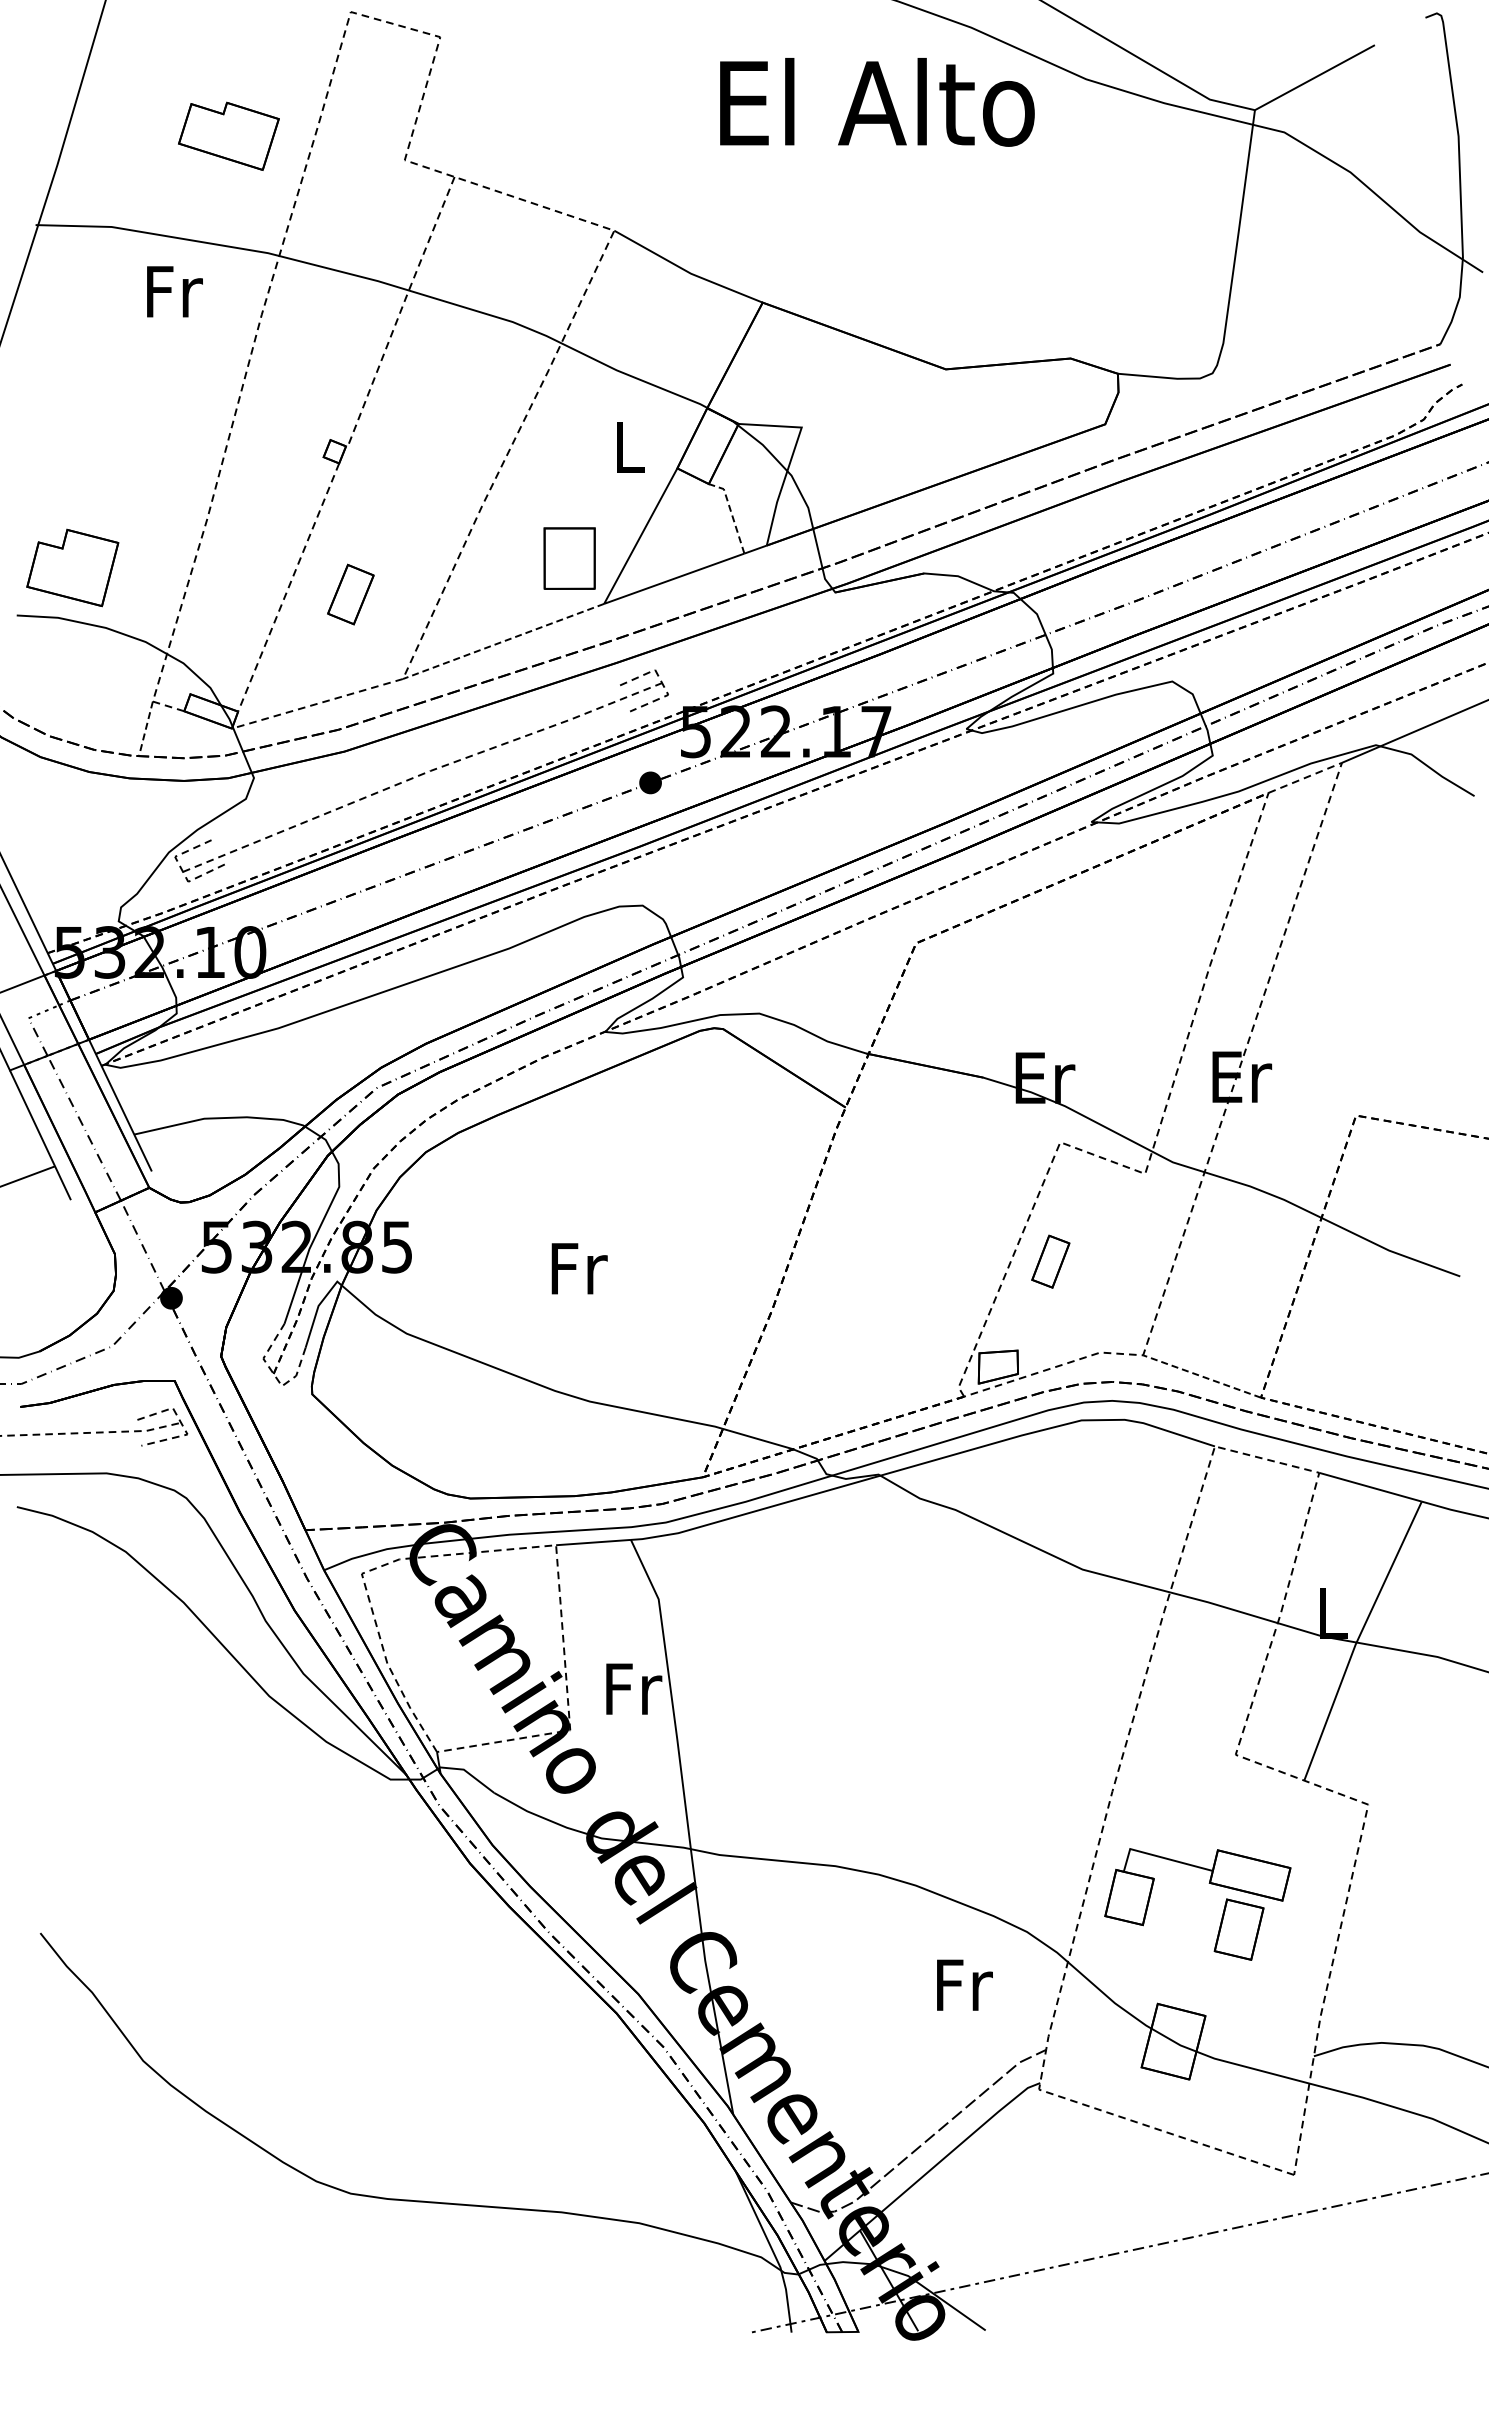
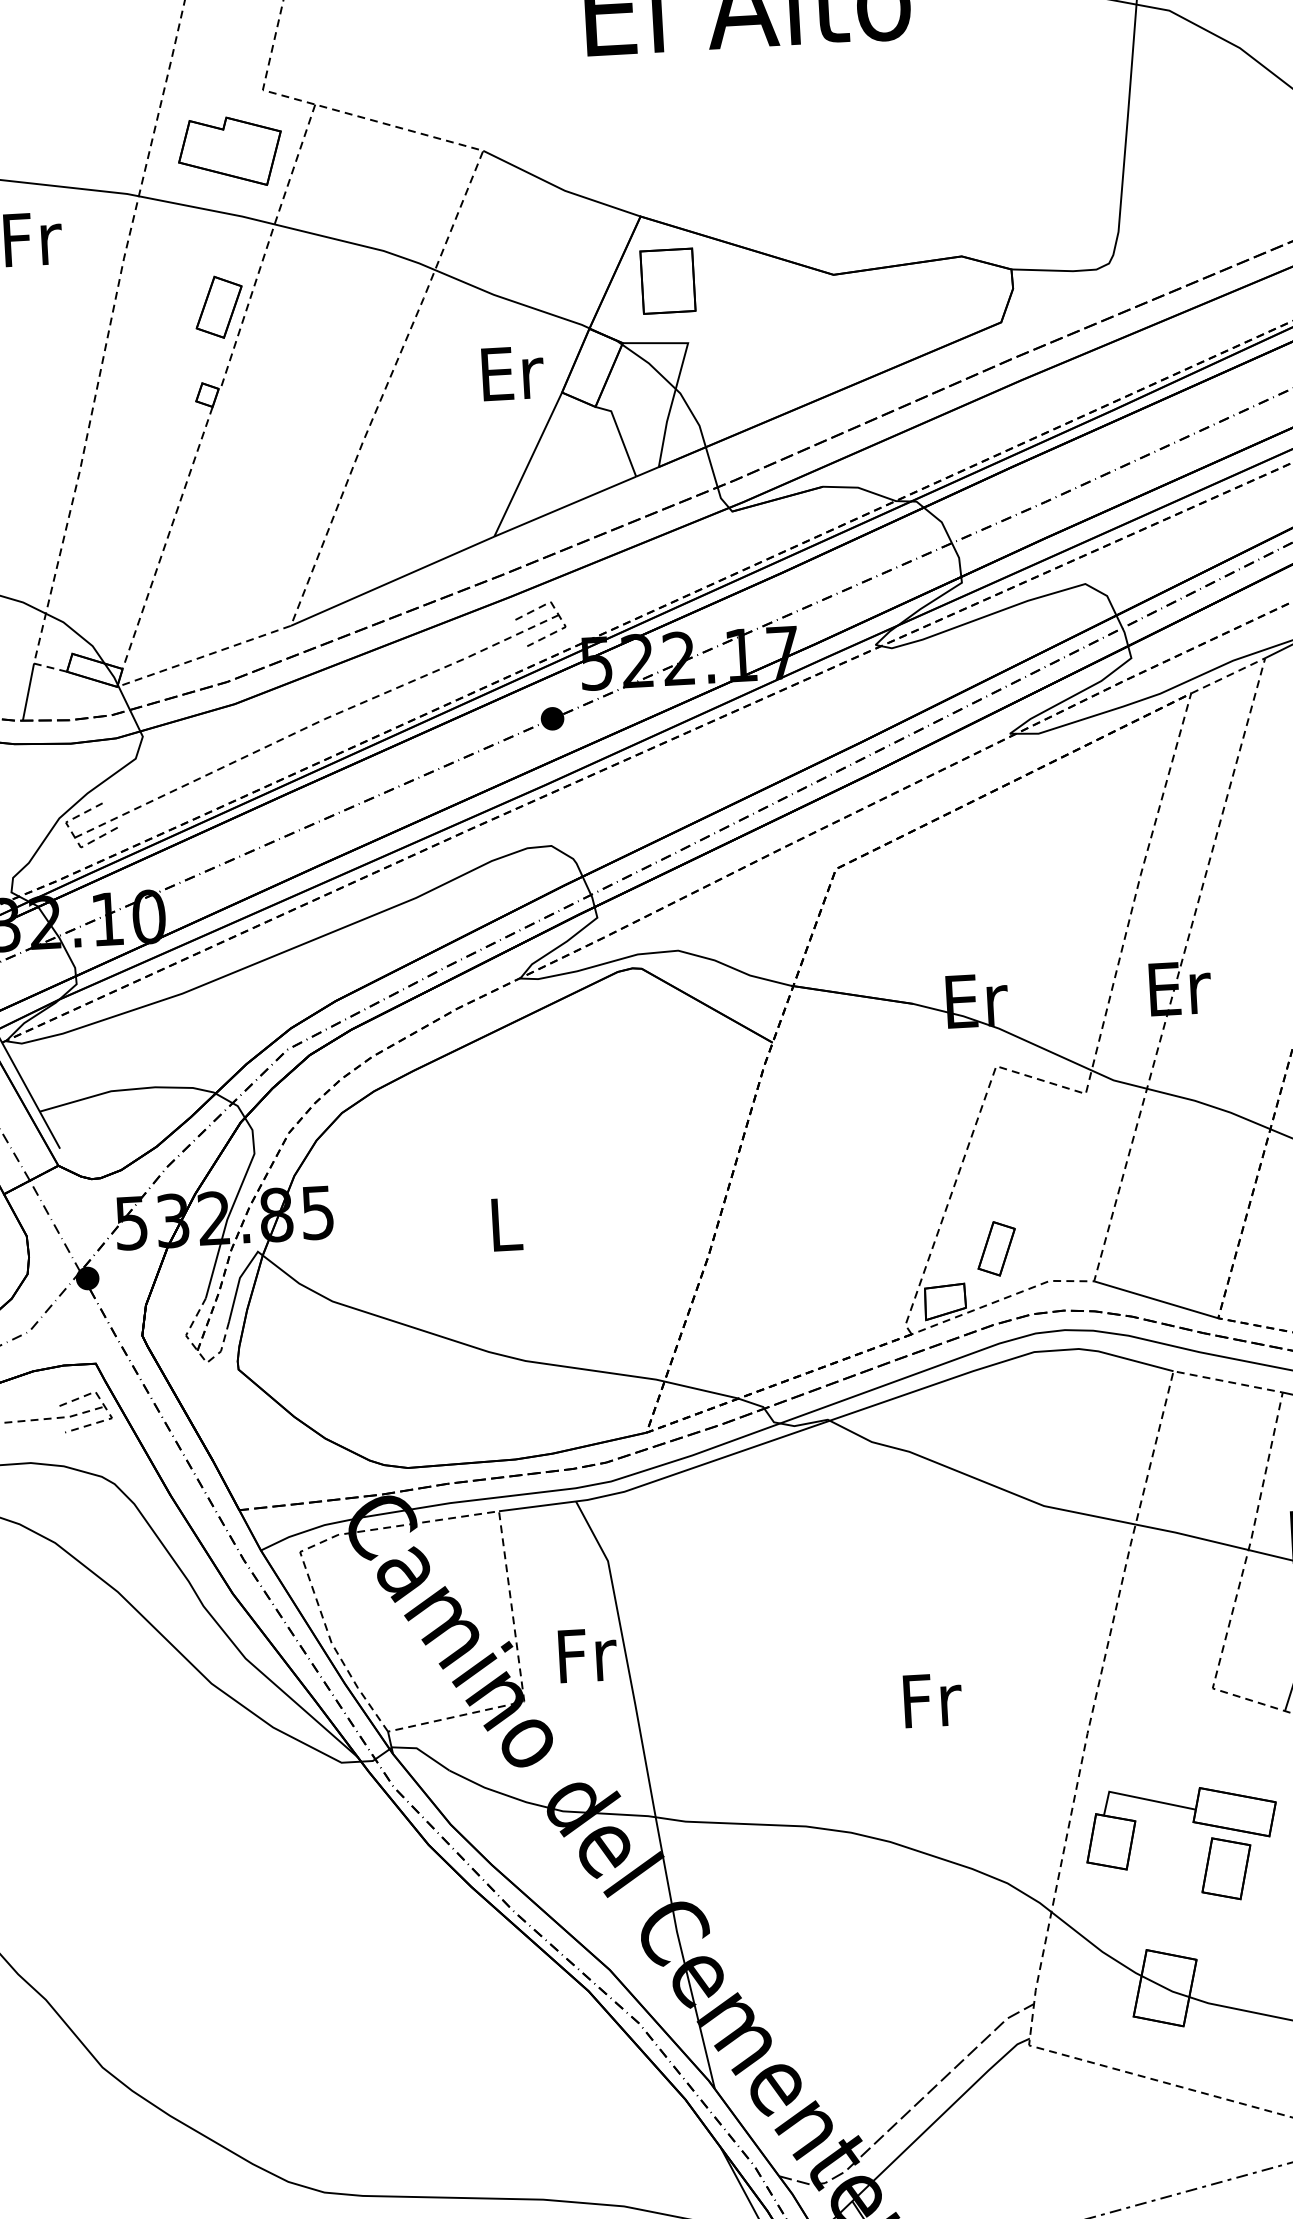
part: (228, 135) -> (229, 151), moved
text: (630, 446) -> (512, 372), L -> Er
line: (731, 512) -> (620, 434), dashed -> solid
part: (569, 558) -> (667, 281), moved
part: (350, 594) -> (218, 307), moved
line: (503, 641) -> (392, 581), dashed -> solid
line: (145, 729) -> (28, 692), dashed -> solid
part: (1050, 1261) -> (996, 1248), moved
text: (579, 1268) -> (507, 1224), Fr -> L
line: (1202, 1376) -> (1156, 1299), dashed -> solid
text: (964, 1984) -> (932, 1699), moved

